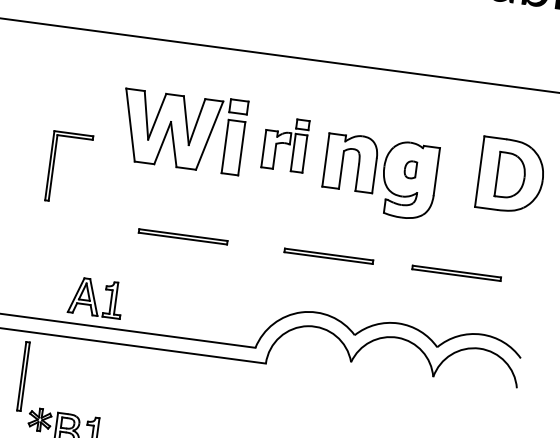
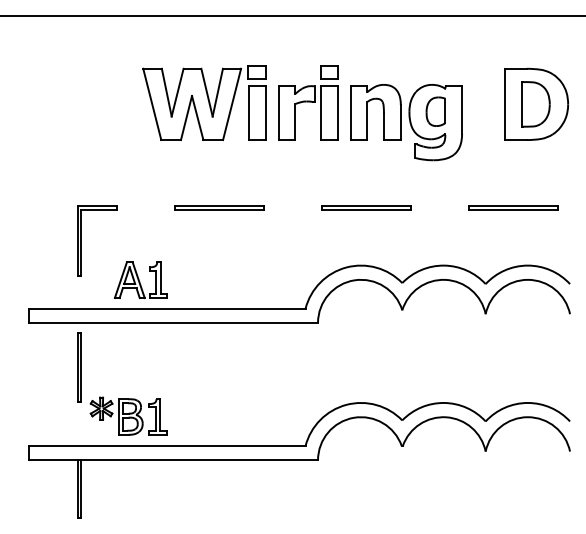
part: (285, 143) -> (308, 102), size x1.43
part: (53, 165) -> (81, 240), moved
part: (410, 169) -> (435, 111), size x1.67
part: (457, 272) -> (513, 207), moved

